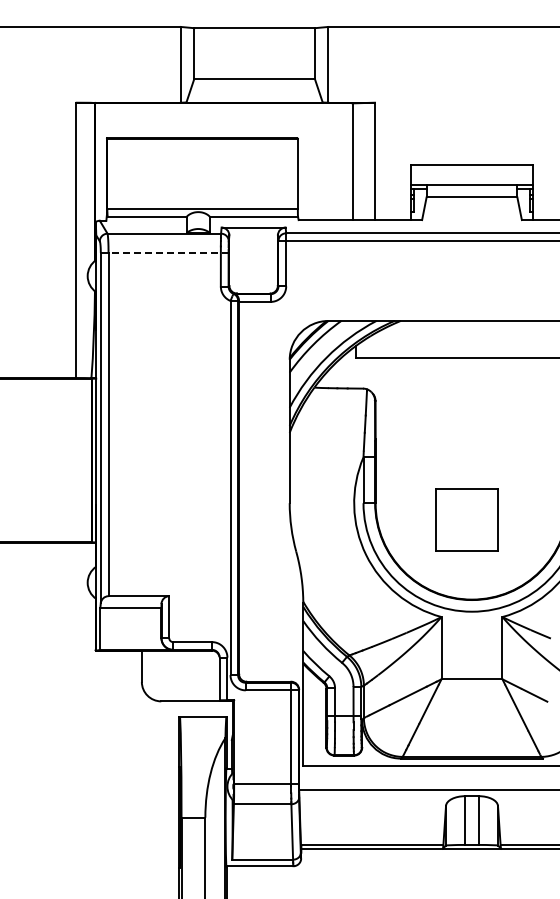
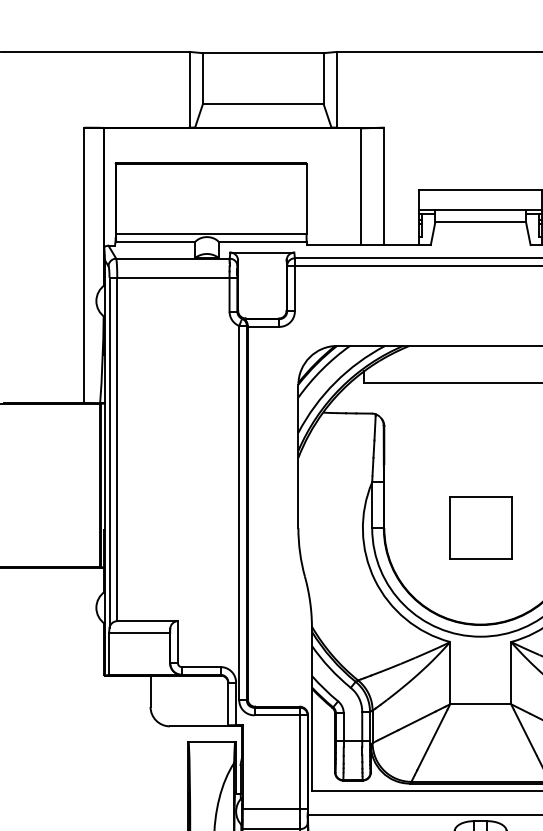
line: (168, 252) -> (177, 277), dashed -> solid
part: (466, 519) -> (480, 527), moved

